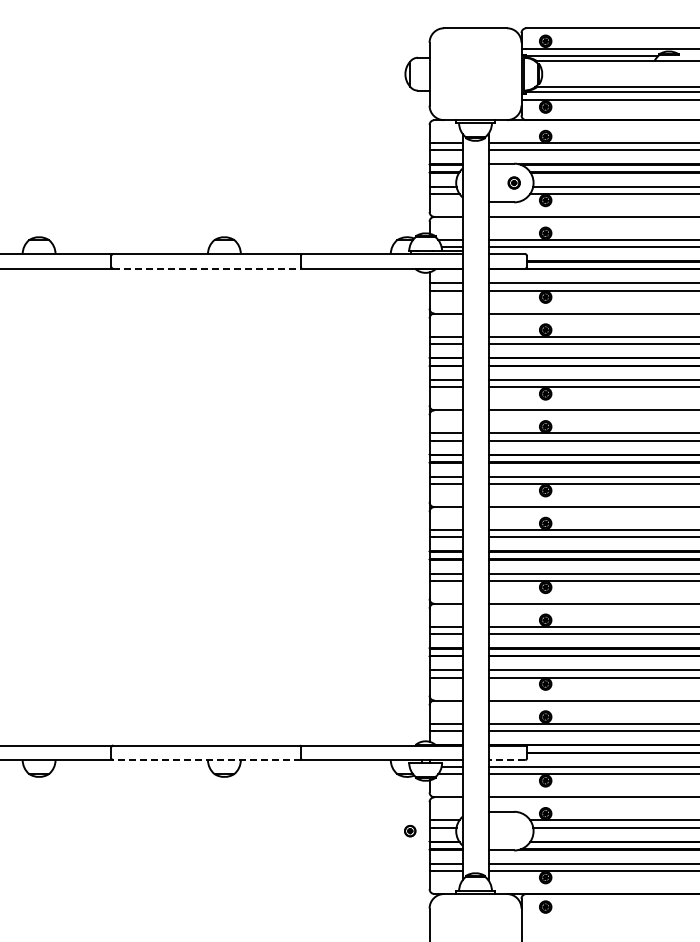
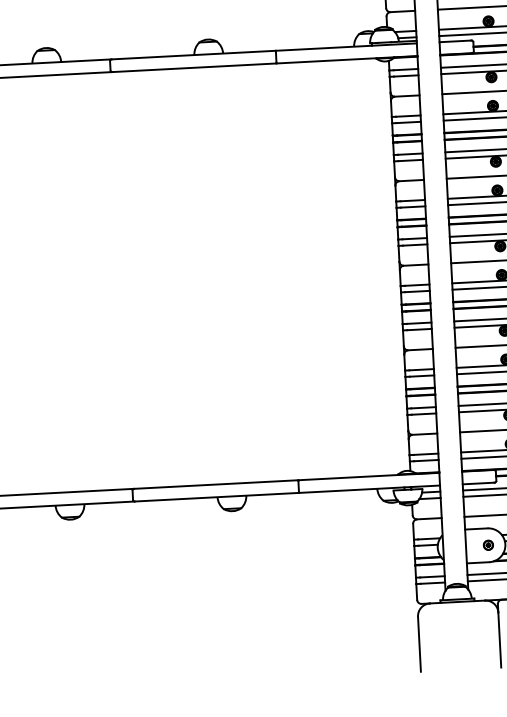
line: (207, 268) -> (194, 67), dashed -> solid
line: (207, 760) -> (217, 497), dashed -> solid
line: (506, 760) -> (478, 483), dashed -> solid
part: (410, 831) -> (488, 545), moved

